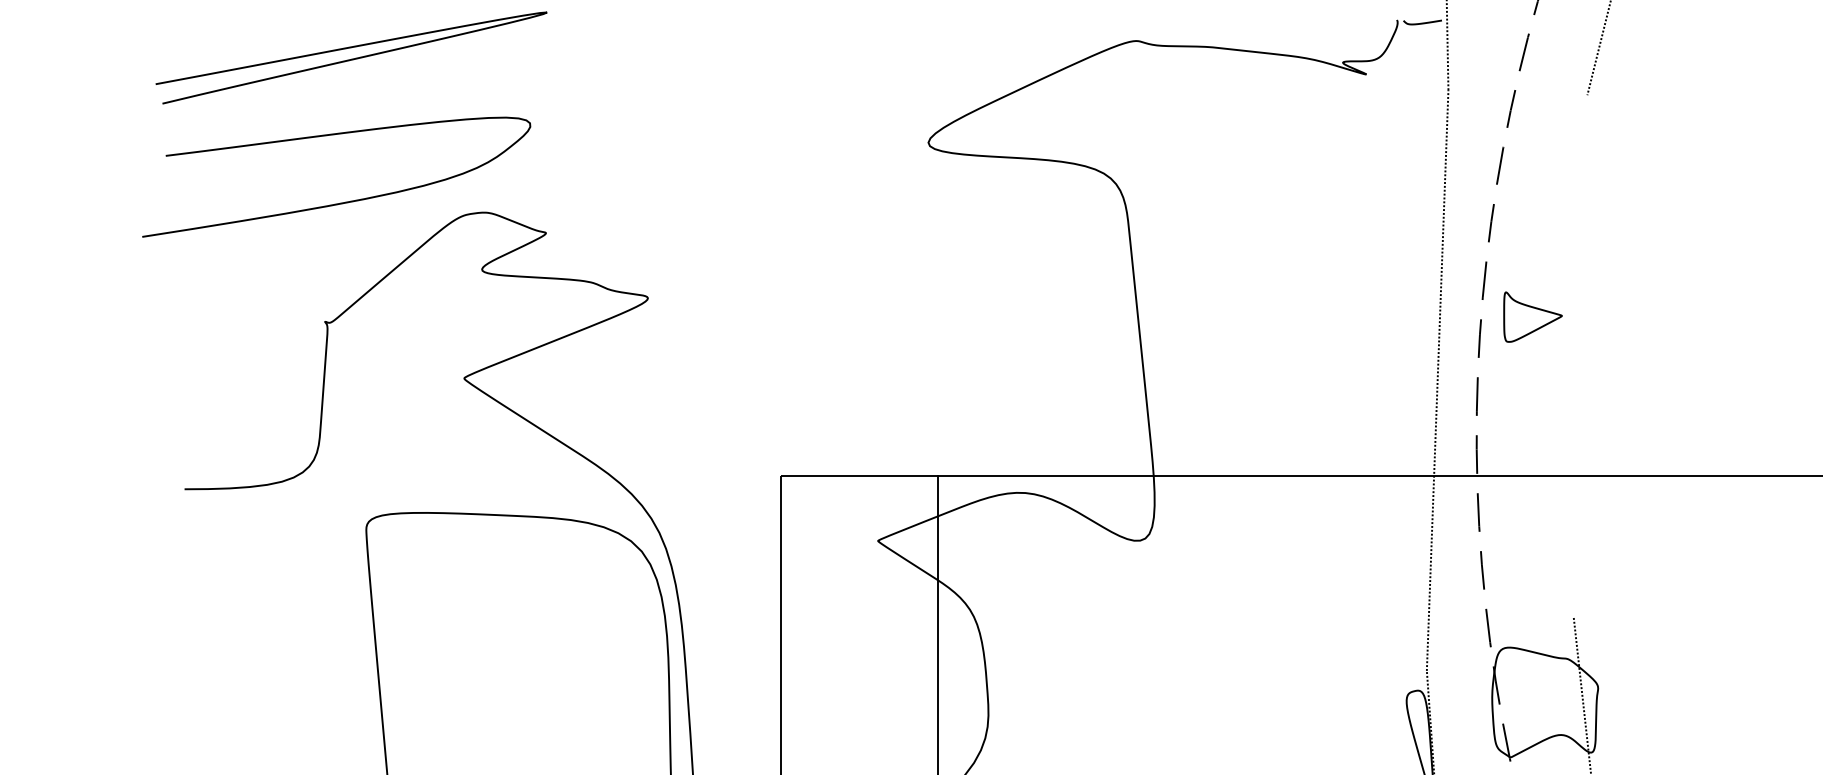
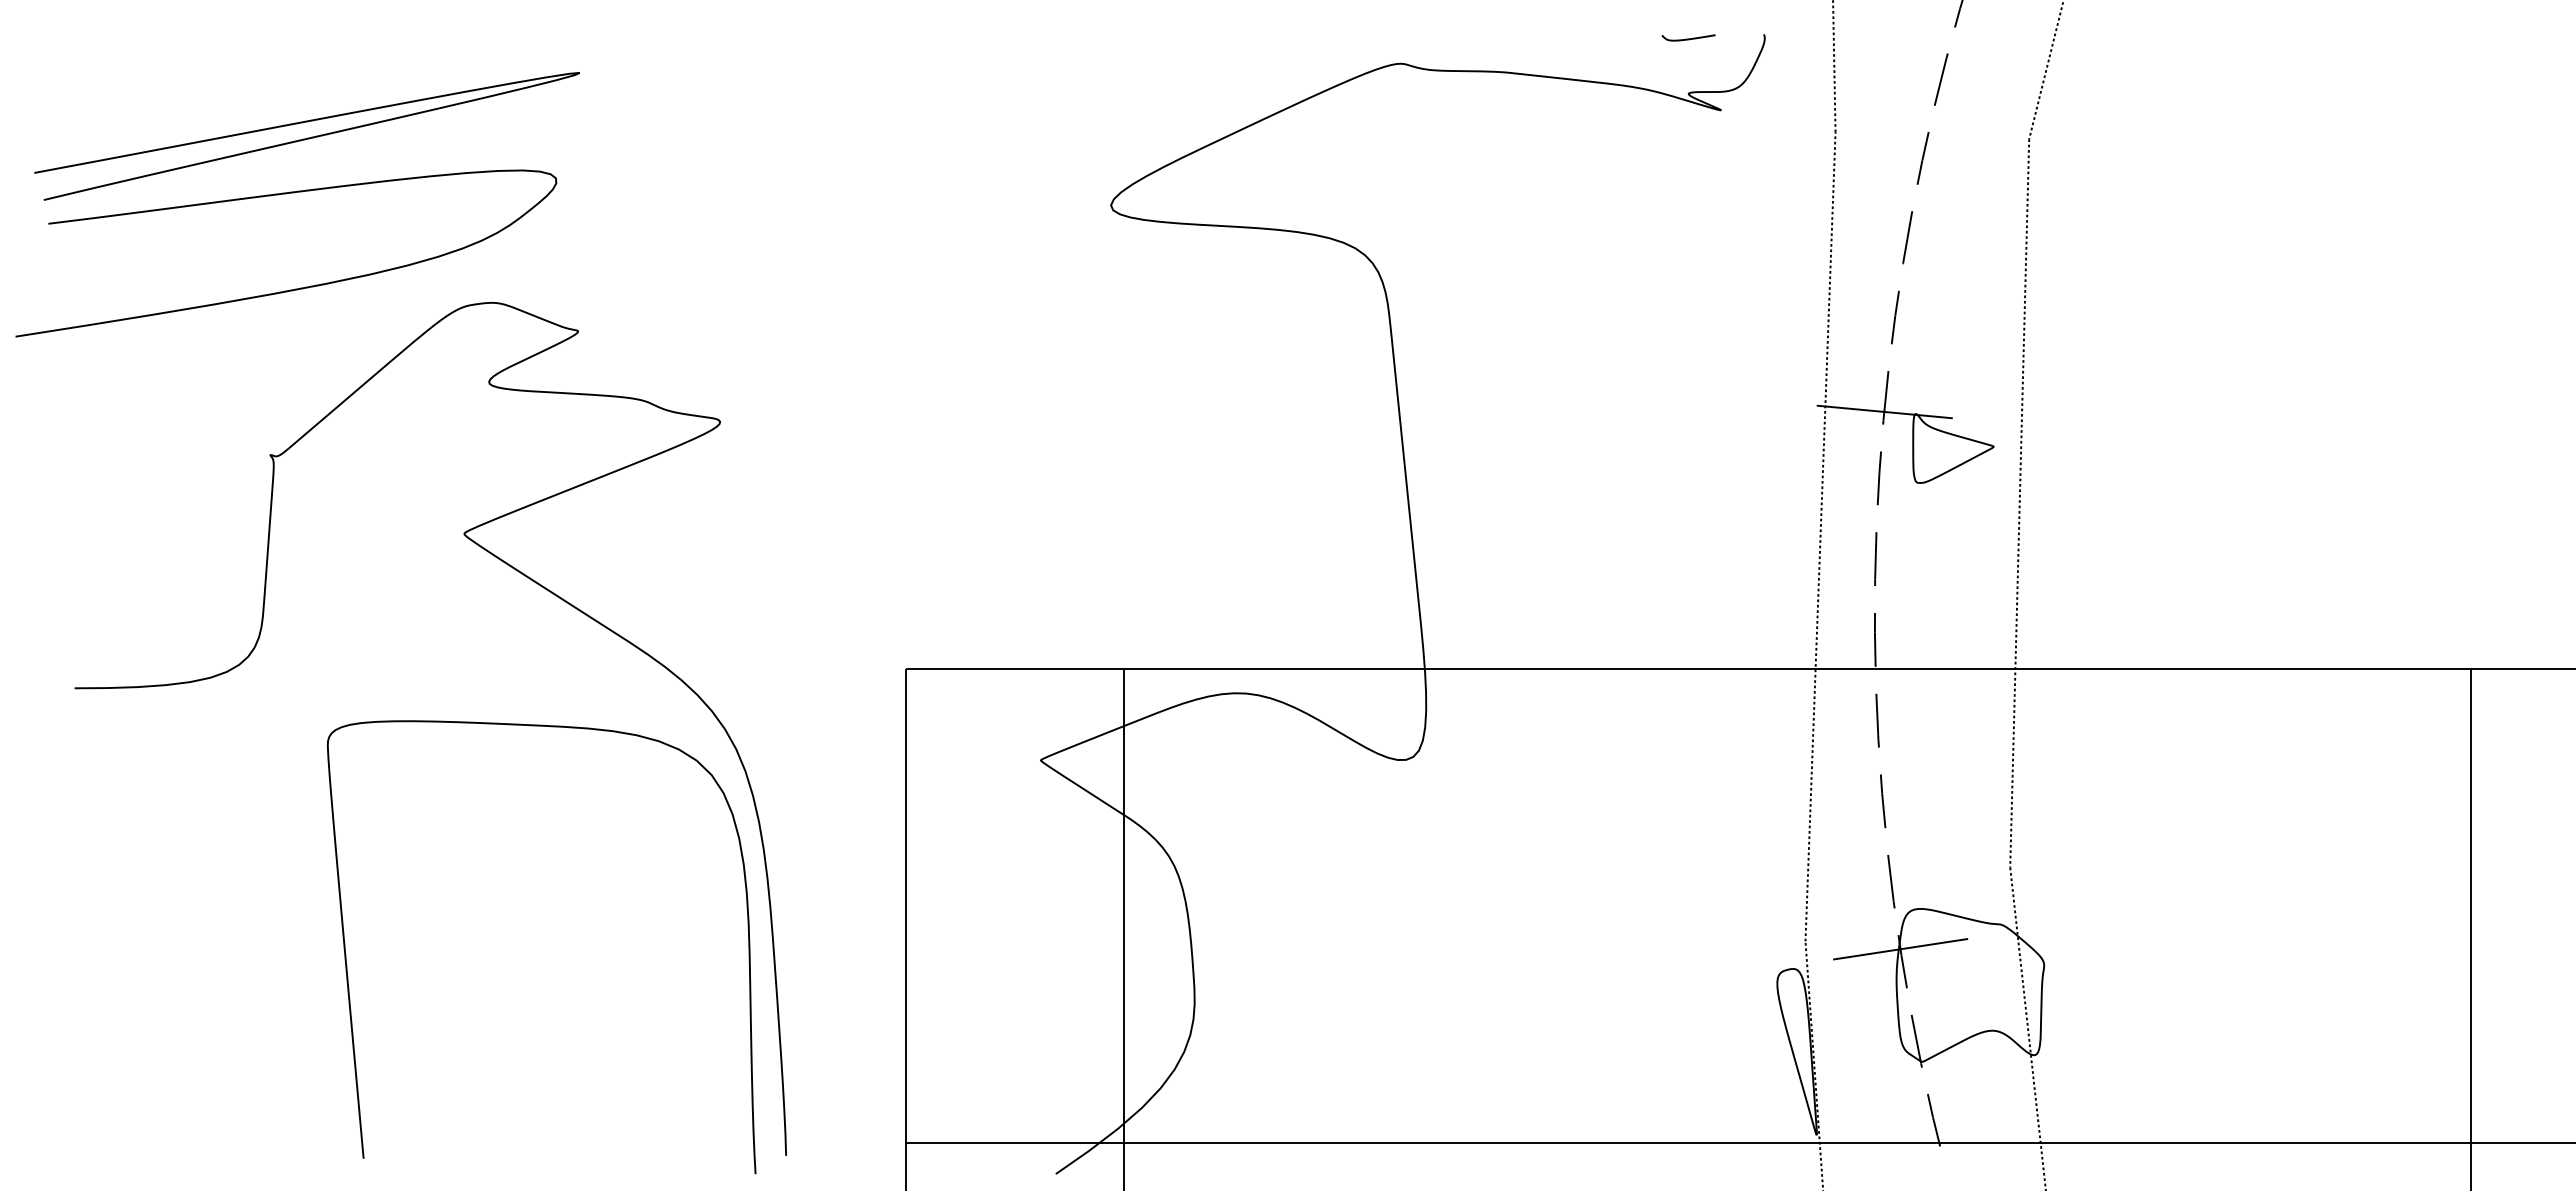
curve: (1422, 22) -> (1688, 38), moved
curve: (351, 58) -> (307, 137), moved
line: (1483, 290) -> (1884, 411), added
line: (1580, 356) -> (2019, 503), added
line: (1495, 676) -> (1900, 949), added

